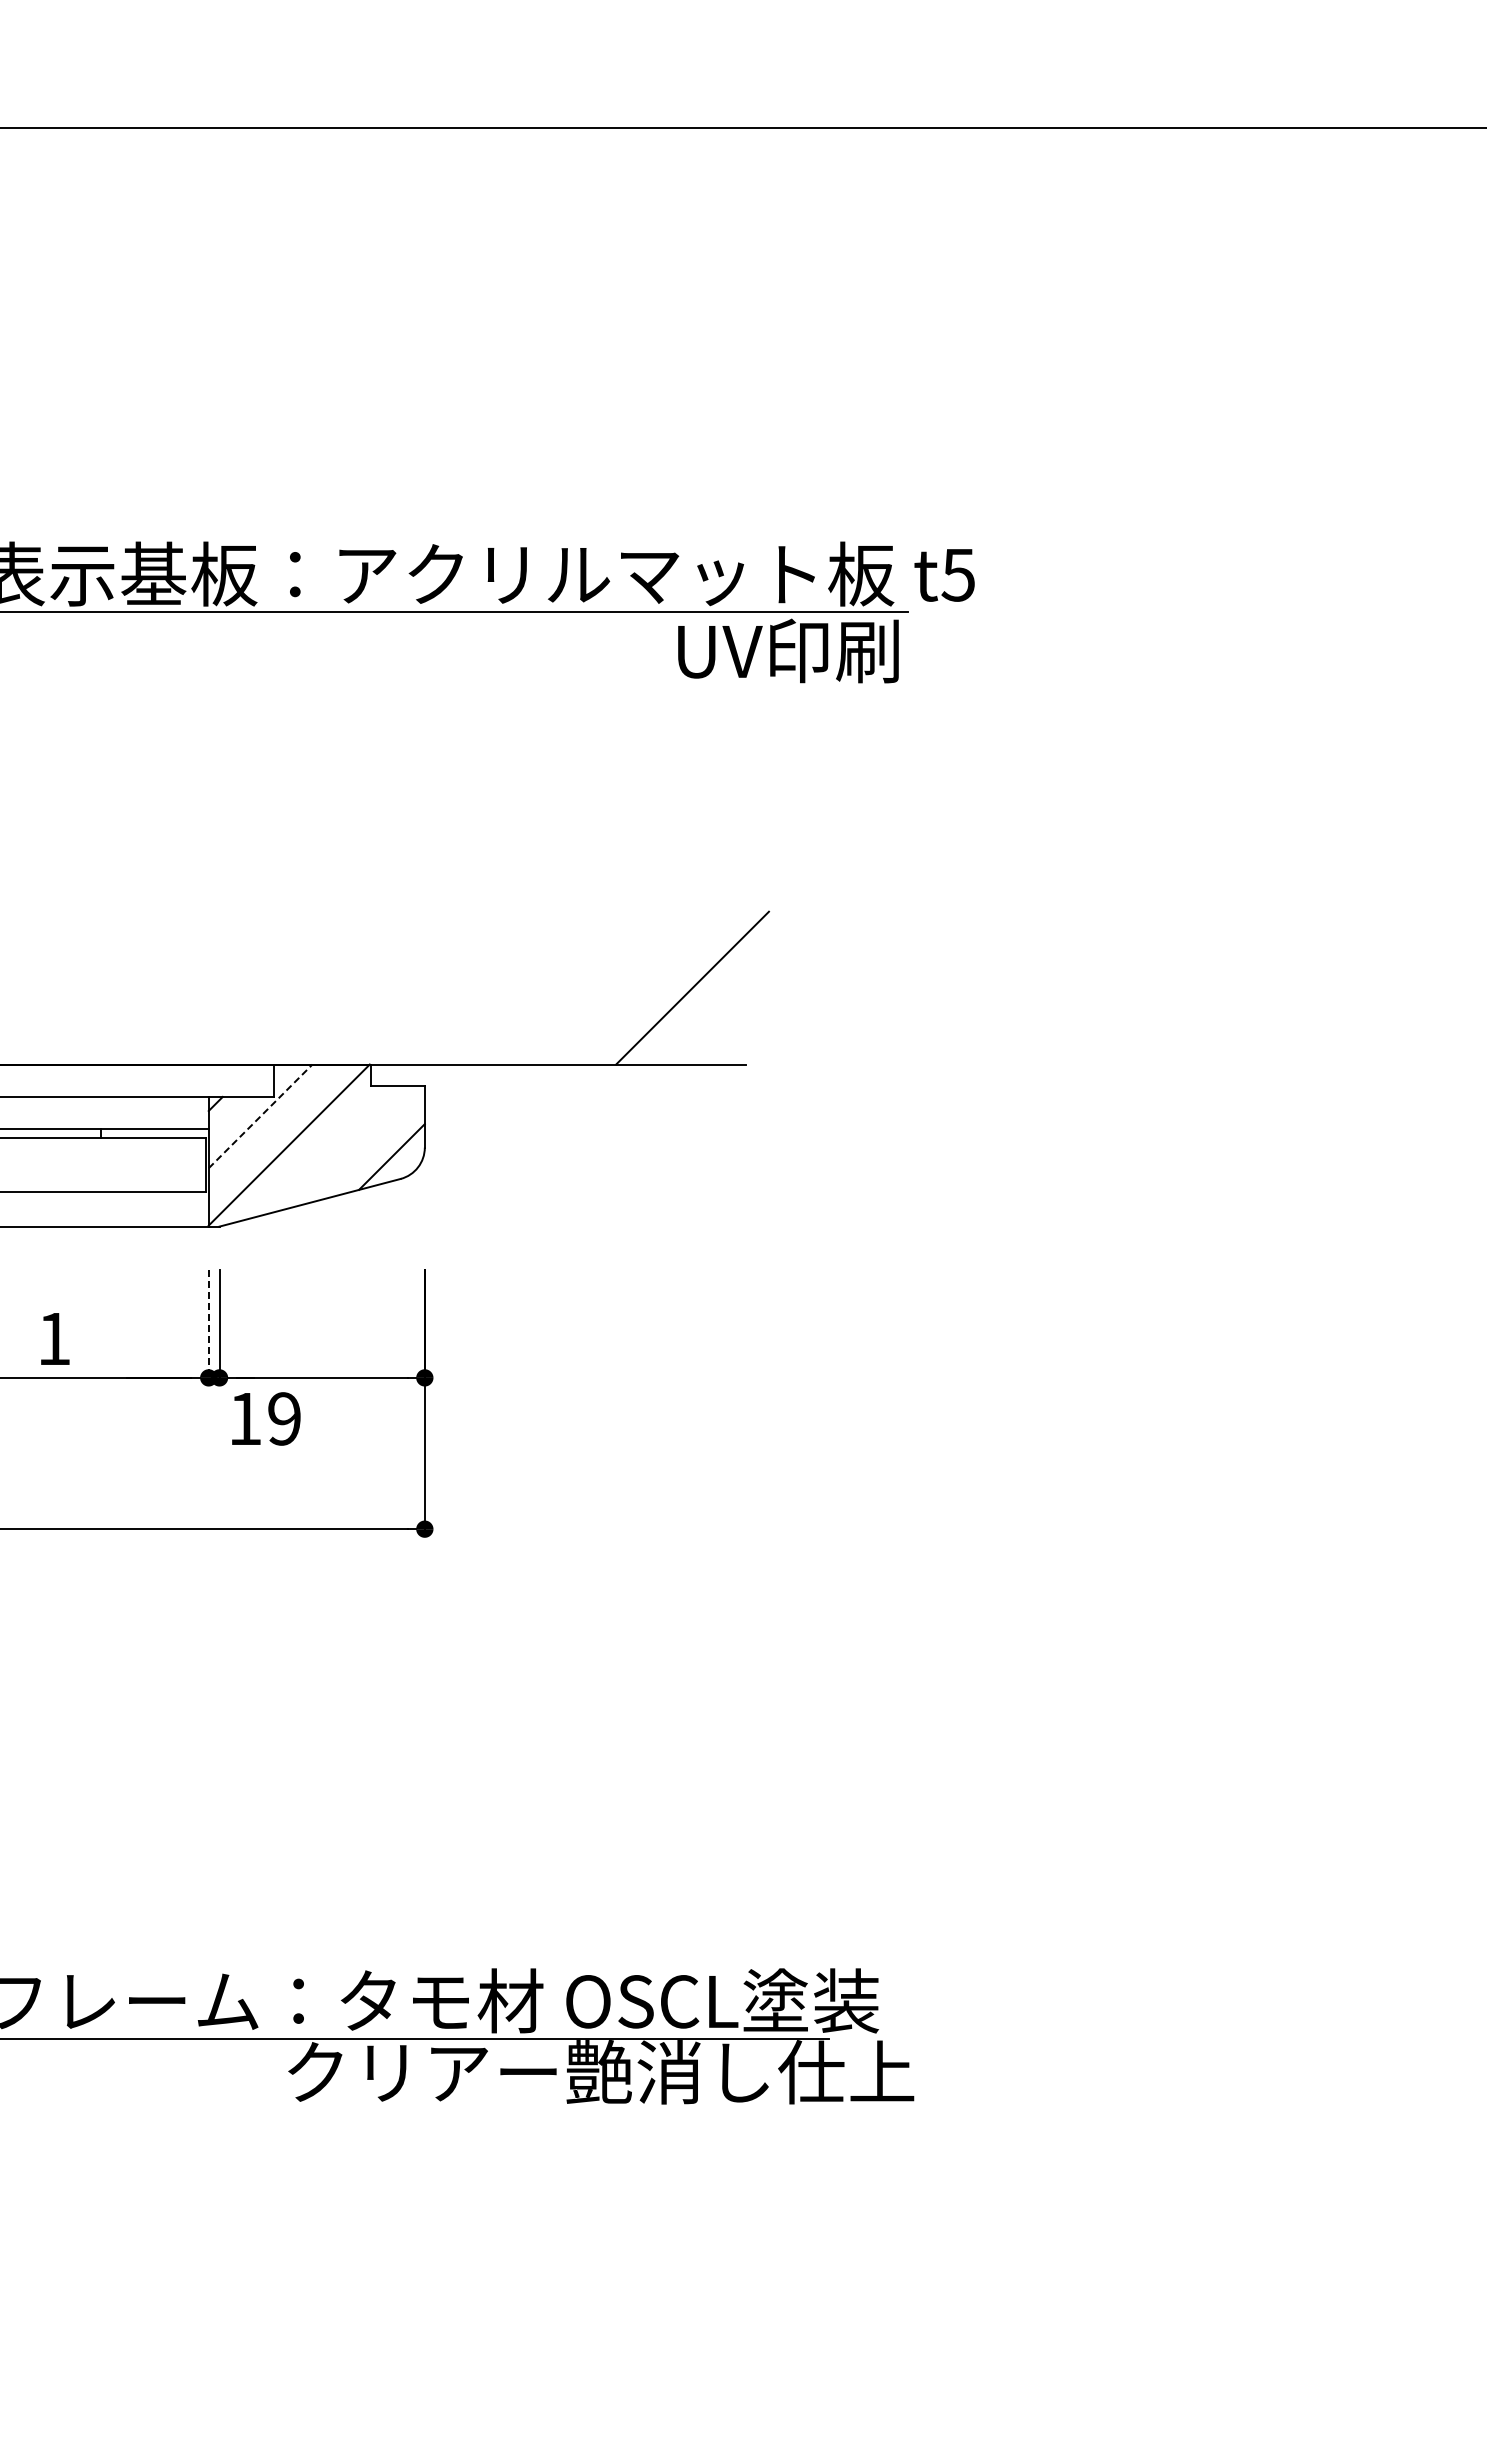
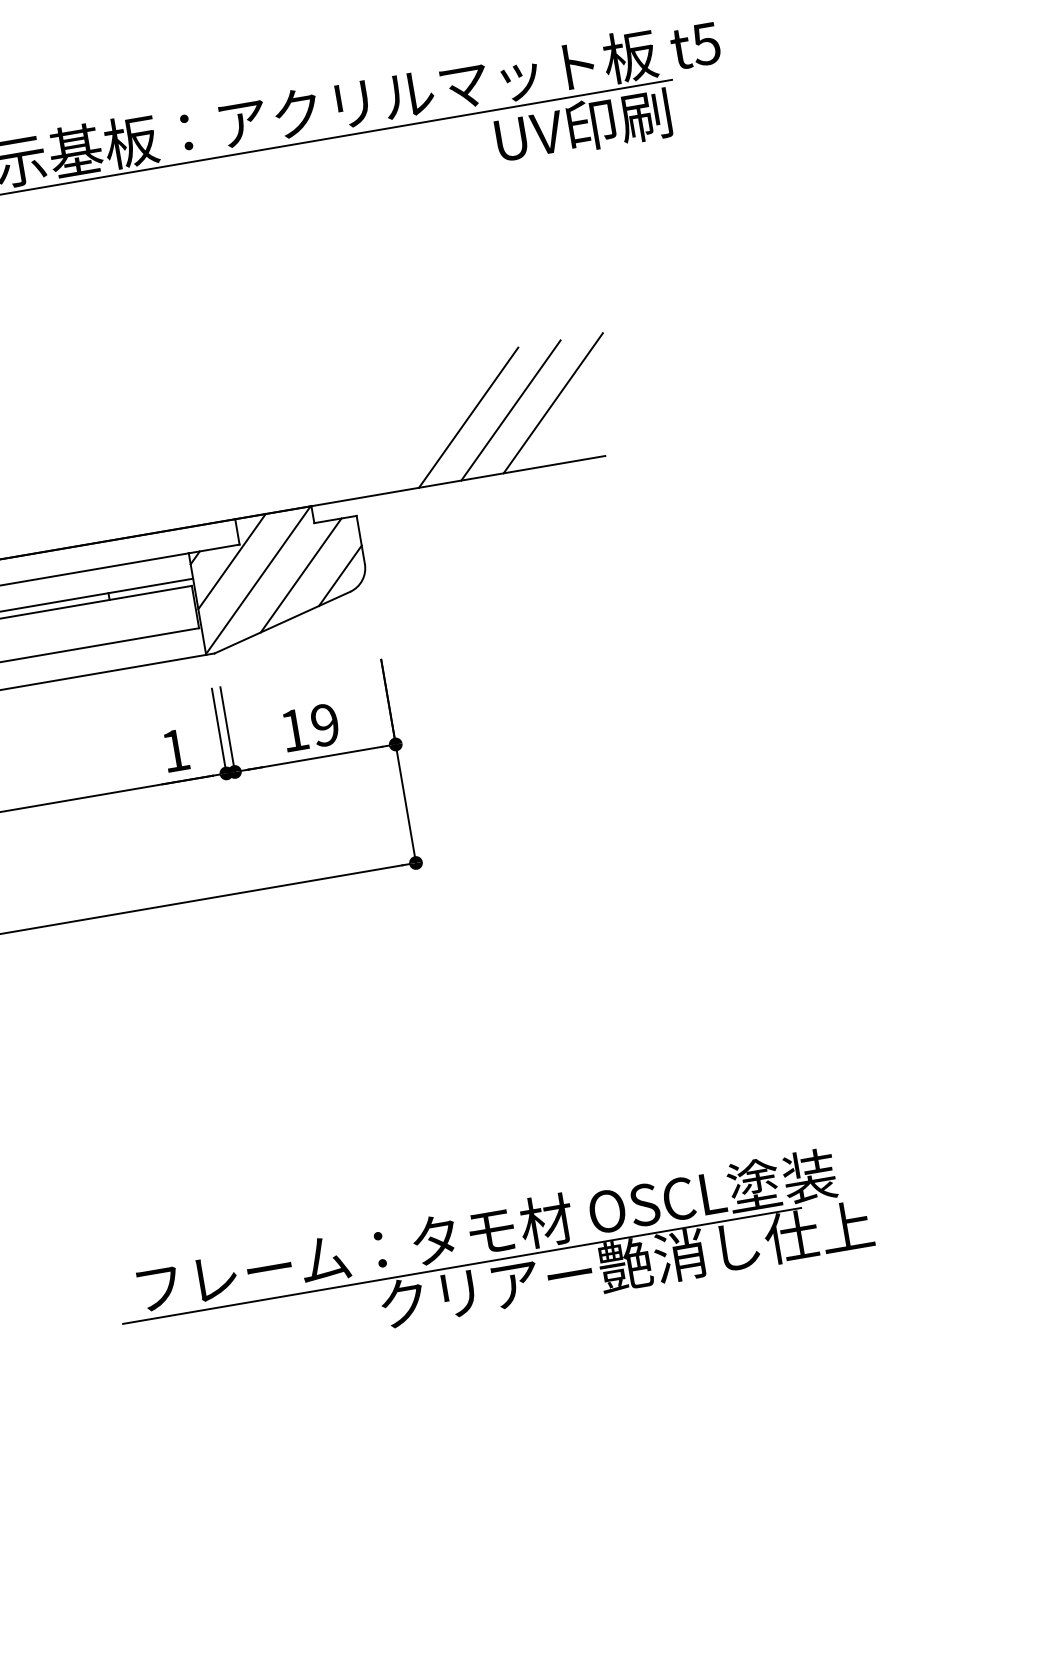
line: (584, 987) -> (468, 417), added
line: (638, 987) -> (510, 410), added
line: (260, 1116) -> (231, 561), dashed -> solid
line: (343, 1148) -> (301, 575), added
line: (208, 1324) -> (219, 731), dashed -> solid
text: (55, 1338) -> (176, 750), moved
text: (266, 1418) -> (311, 727), moved

